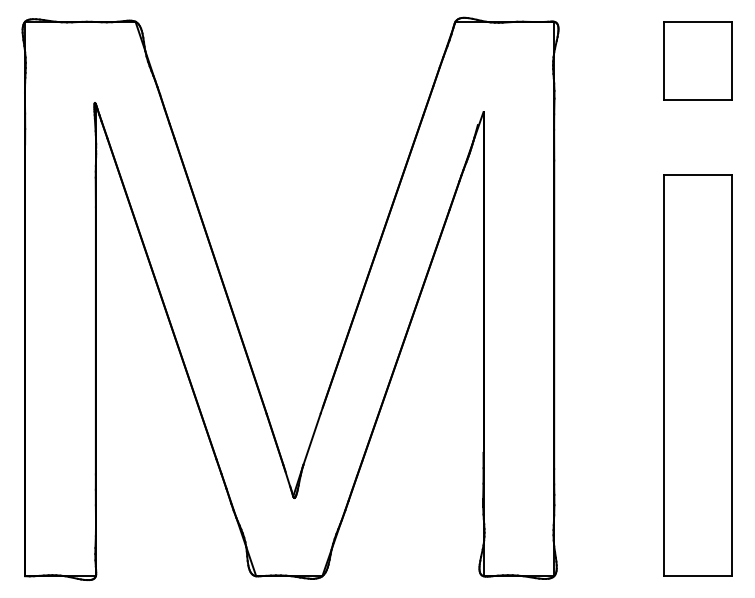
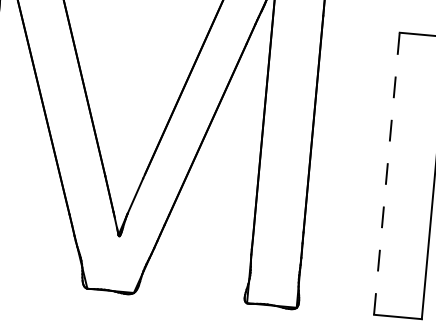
line: (664, 375) -> (387, 173), solid -> dashed

